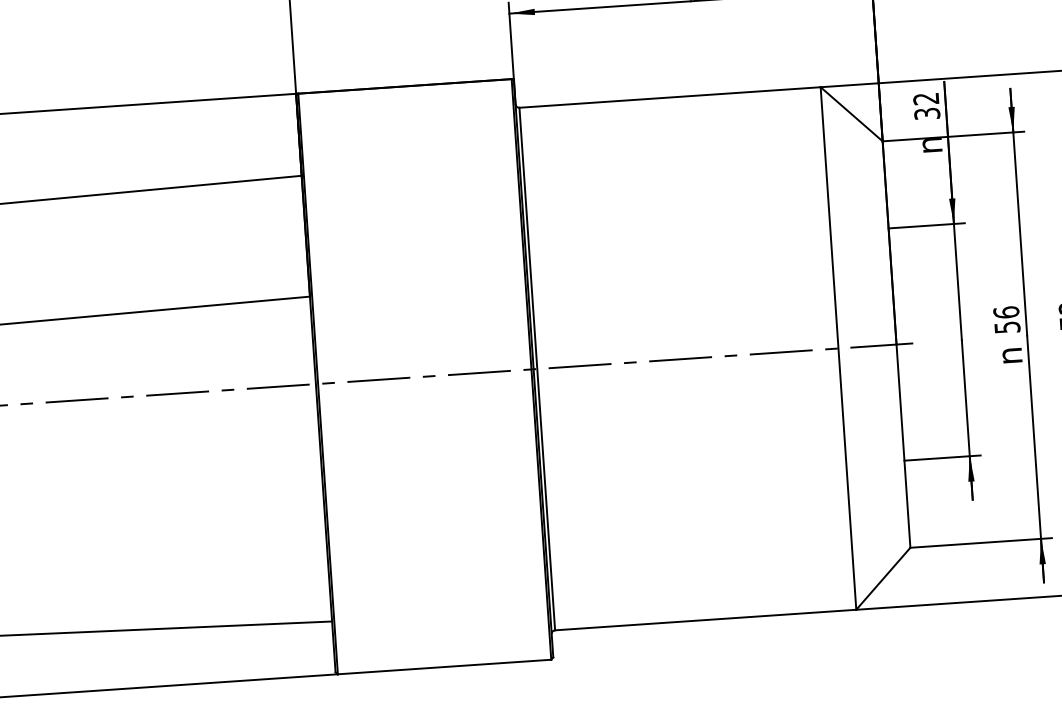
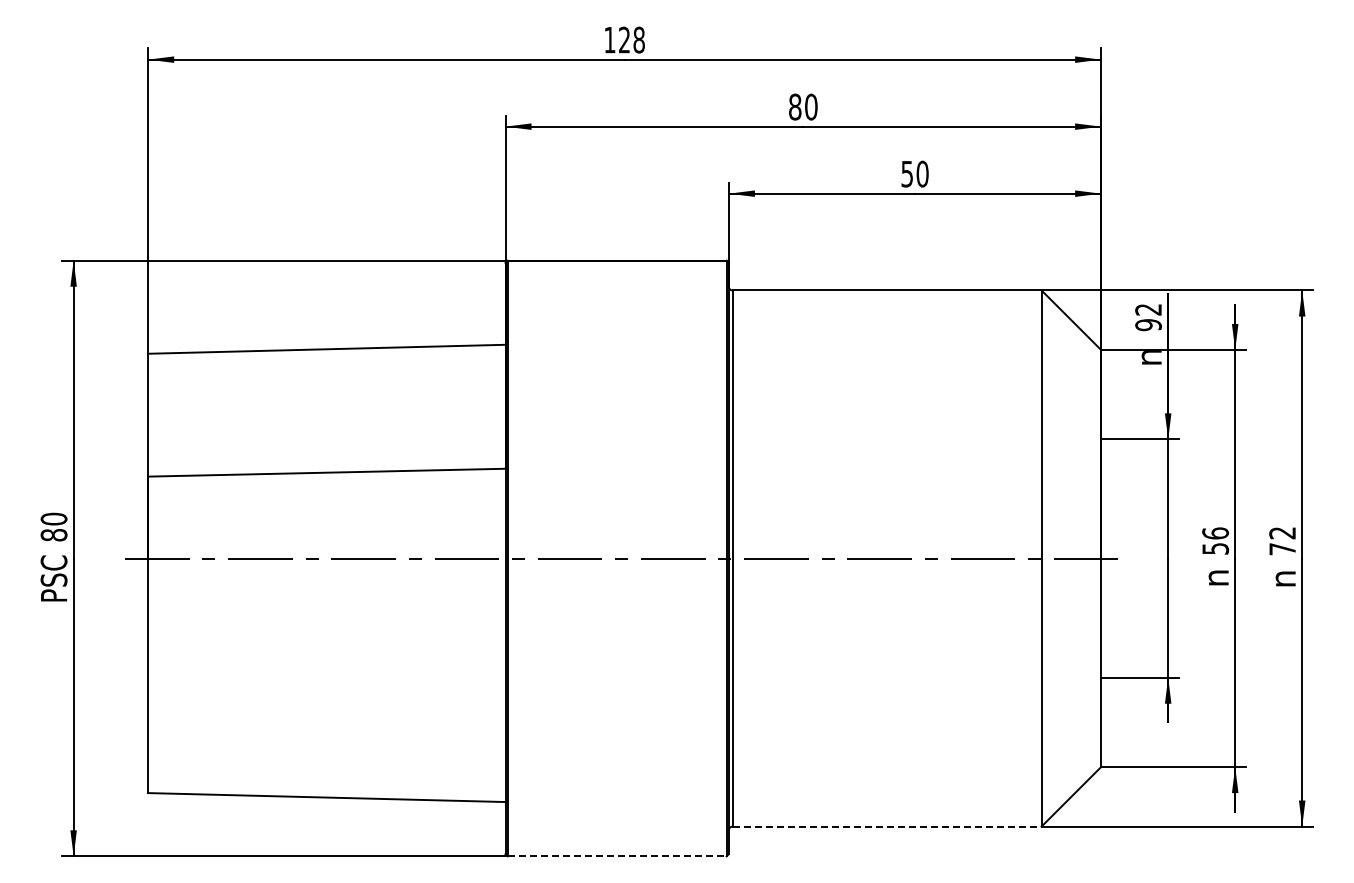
text: (927, 114) -> (1148, 325), 32 -> 92
line: (706, 619) -> (887, 826), solid -> dashed
line: (444, 667) -> (617, 856), solid -> dashed

